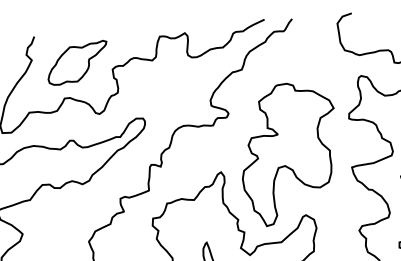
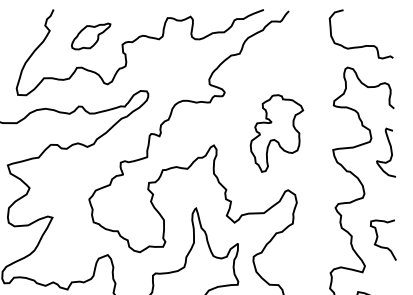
part: (76, 63) -> (90, 36), size x0.7
part: (288, 153) -> (276, 133), size x0.6

